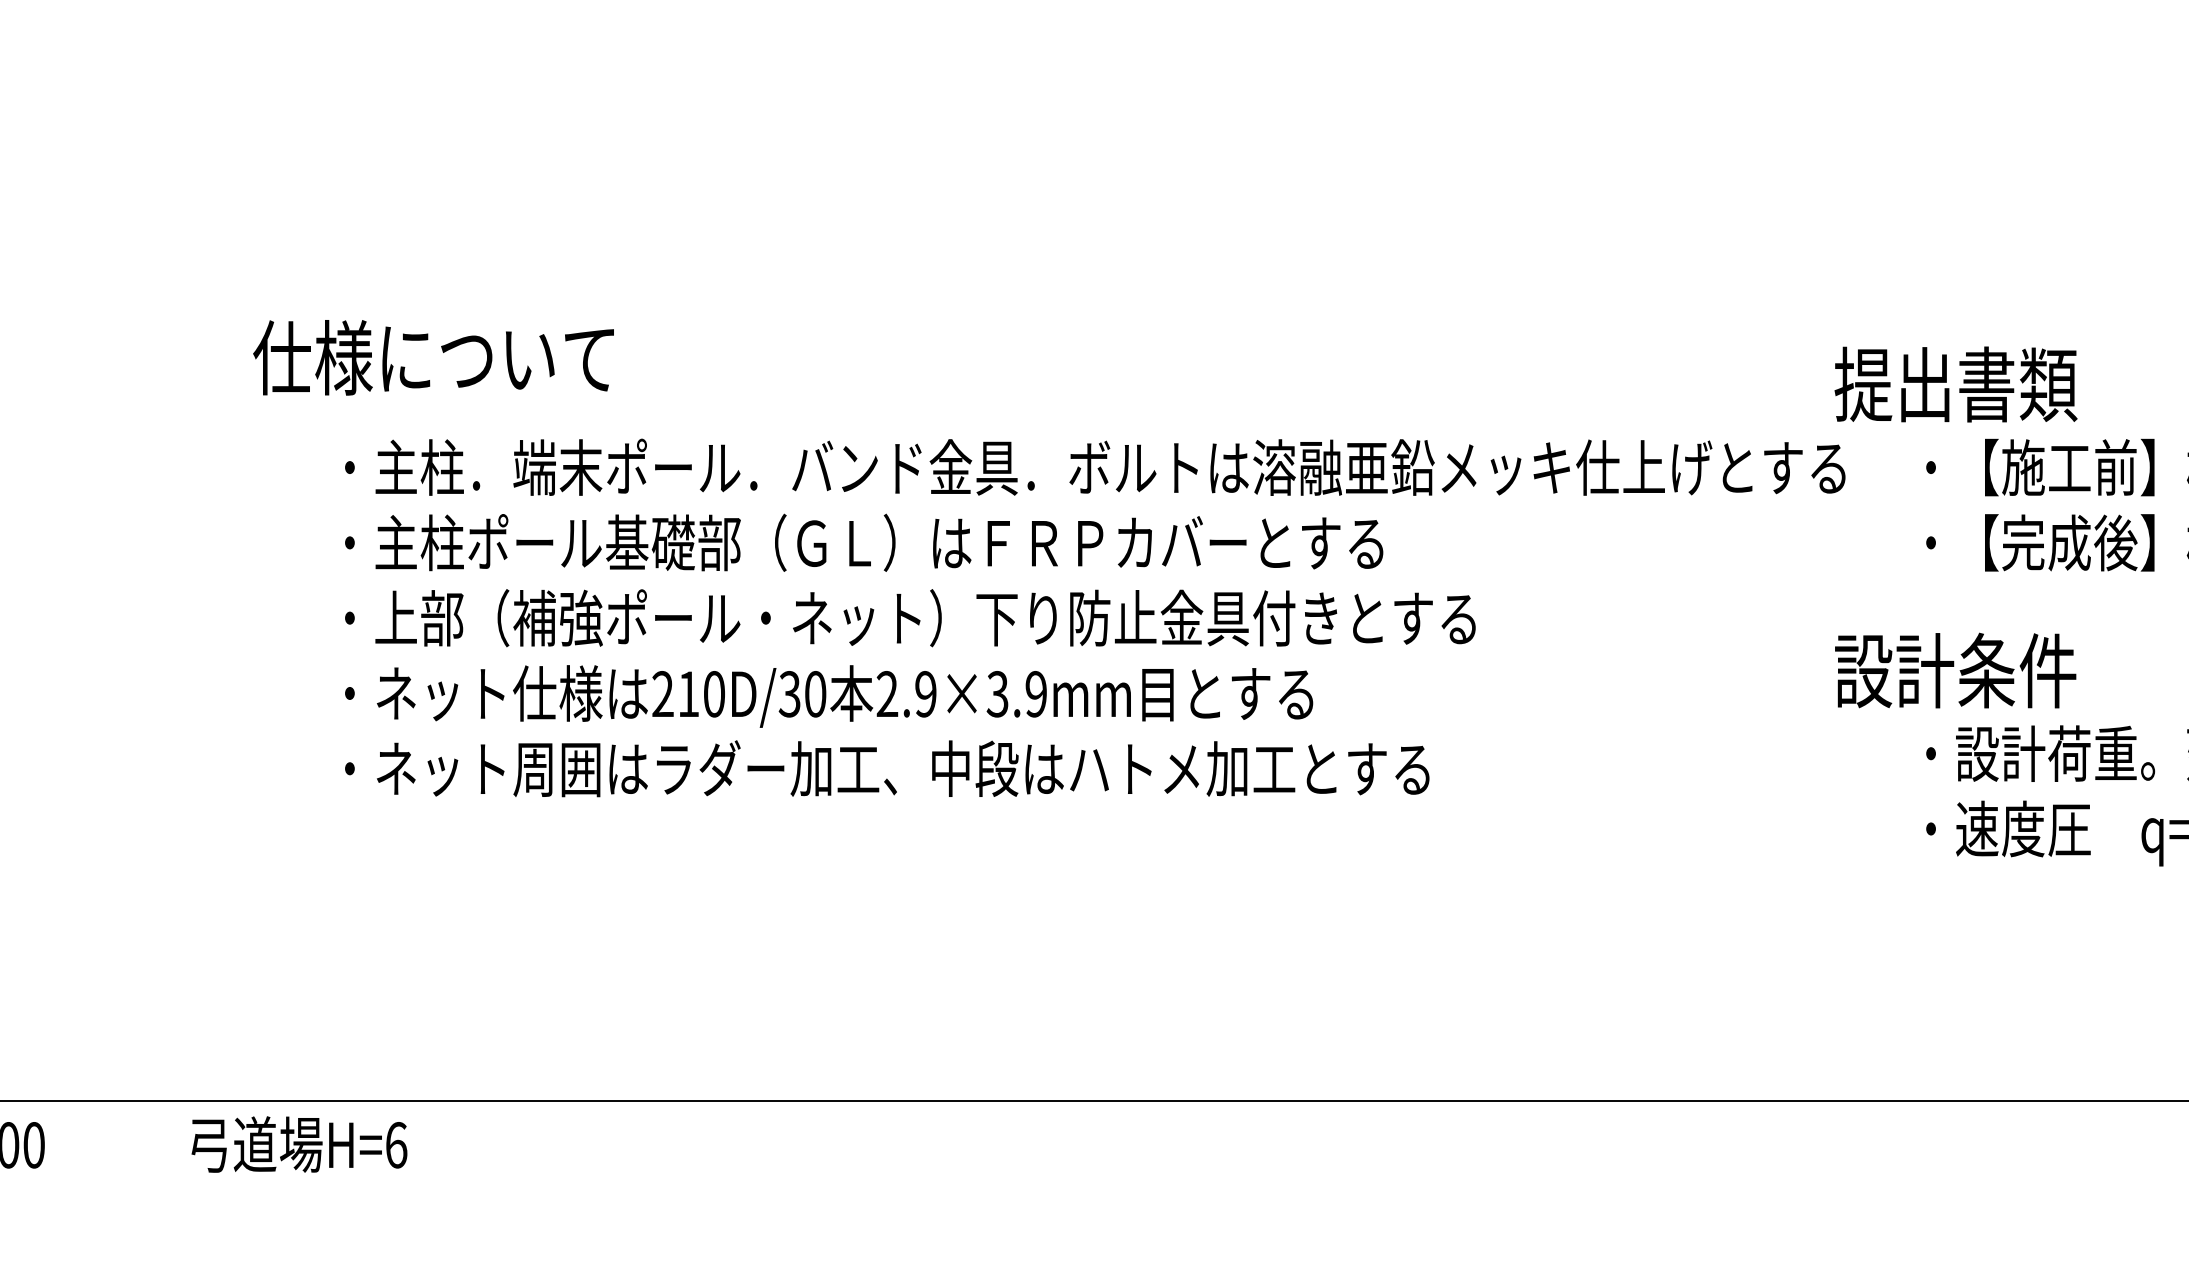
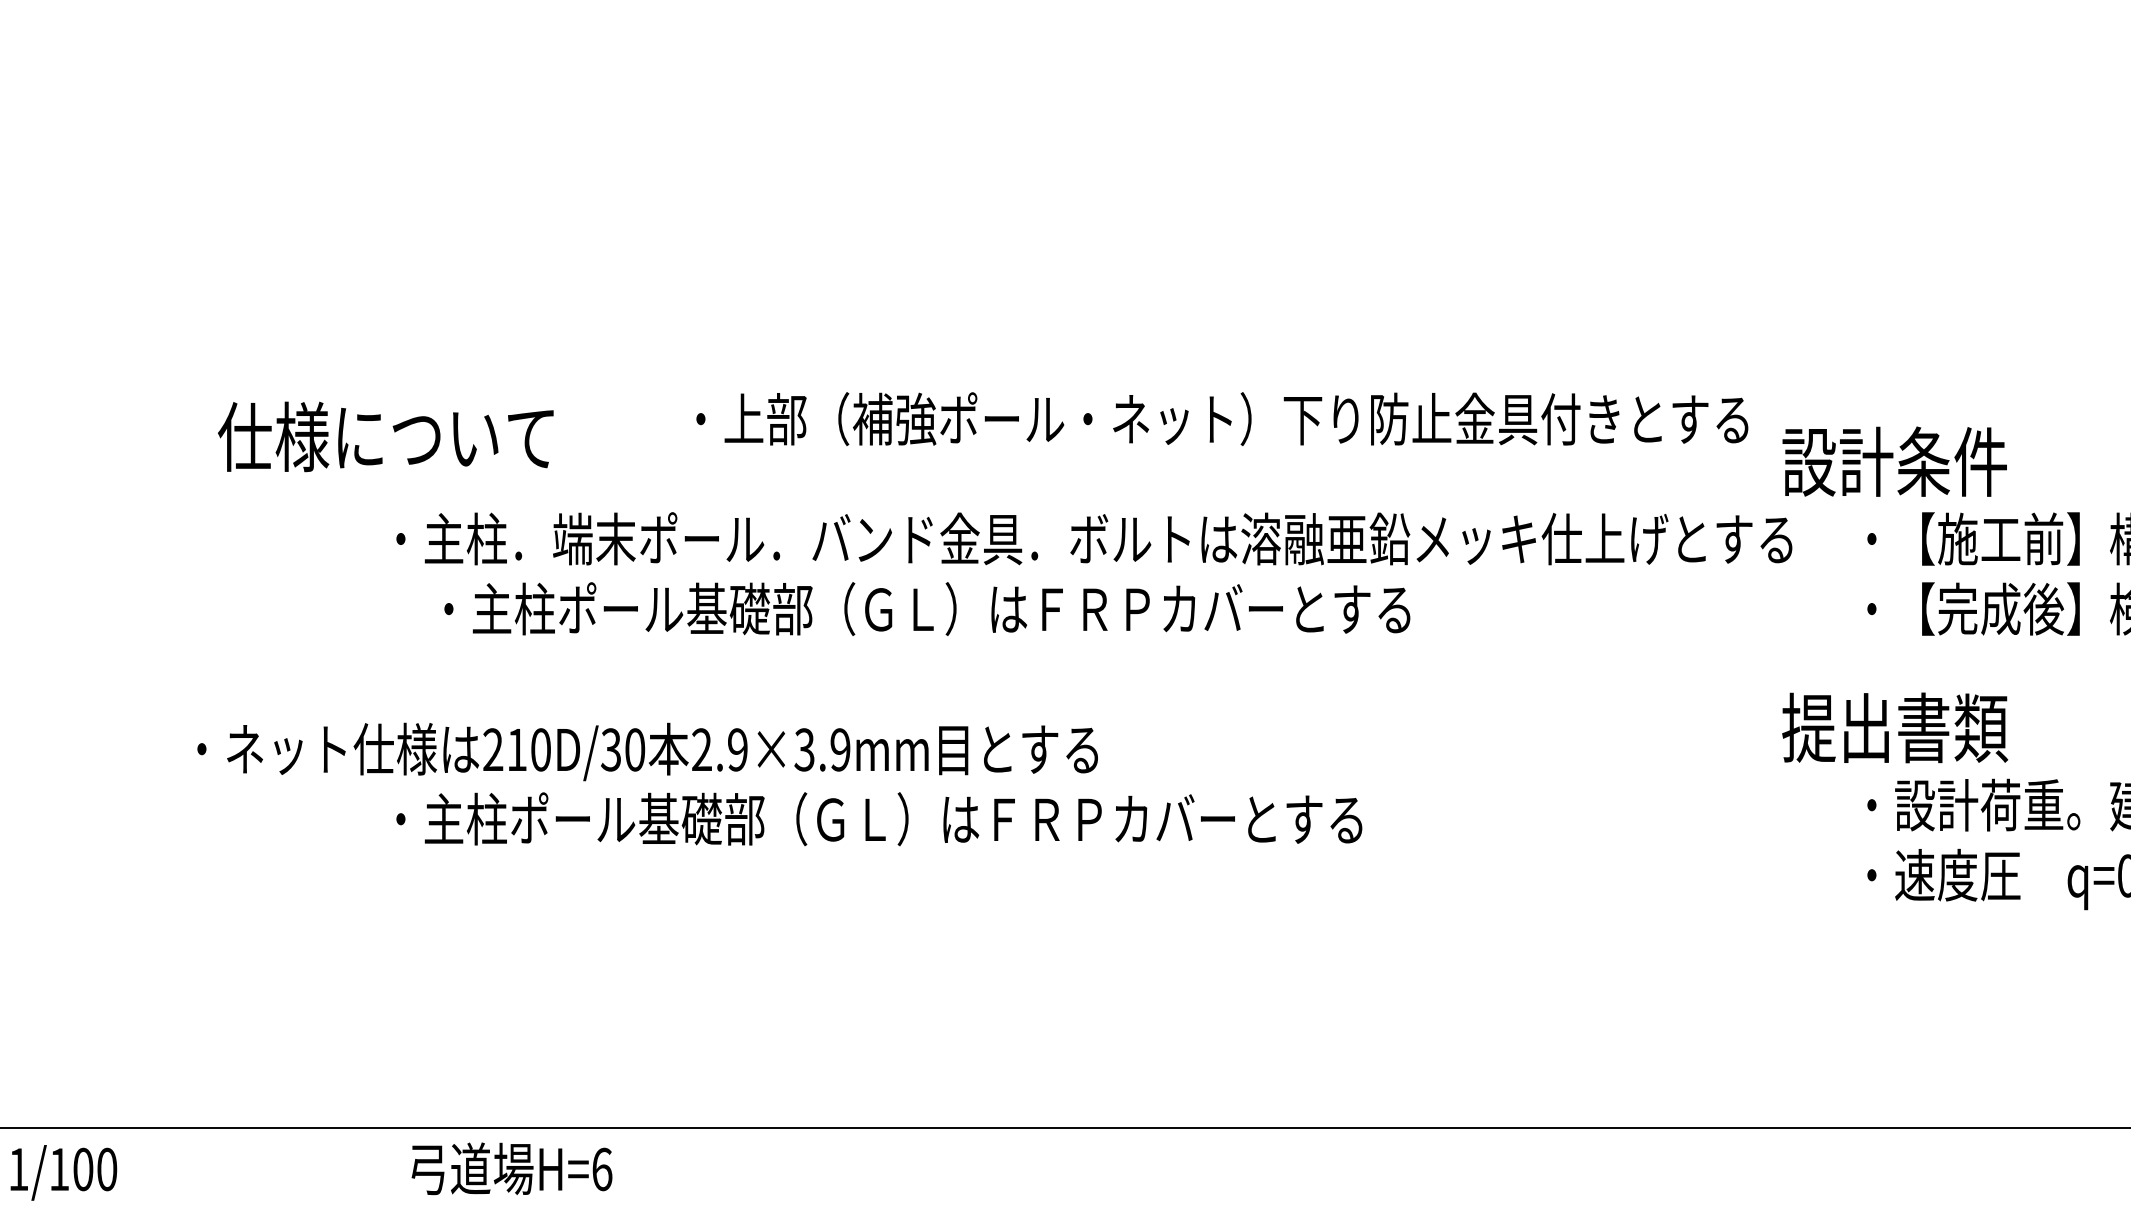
text: (433, 357) -> (385, 436), moved
text: (1956, 384) -> (1895, 461), 提出書類 -> 設計条件
text: (864, 542) -> (927, 608), moved
text: (910, 617) -> (1222, 418), moved
text: (1956, 670) -> (1895, 727), 設計条件 -> 提出書類
text: (828, 695) -> (647, 751), moved
text: (901, 769) -> (914, 819), ・ネット周囲はラダー加工、中段はハトメ加工とする -> ・主柱ポール基礎部（ＧＬ）はＦＲＰカバーとする
text: (298, 1144) -> (511, 1168), moved

